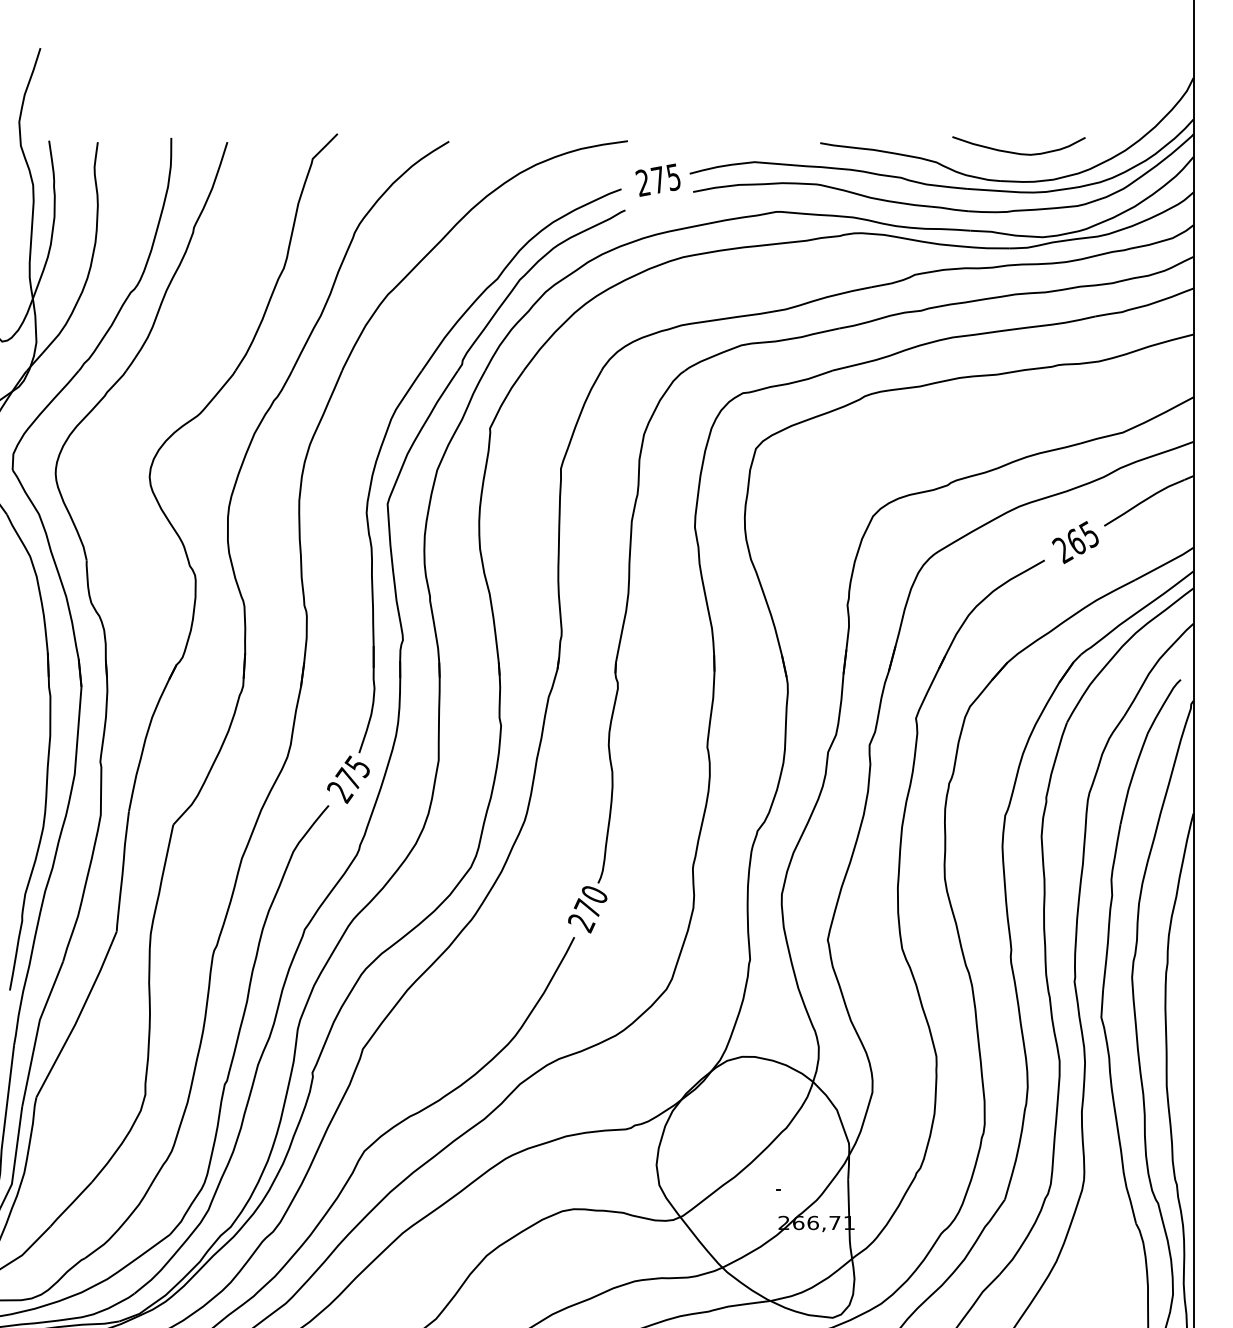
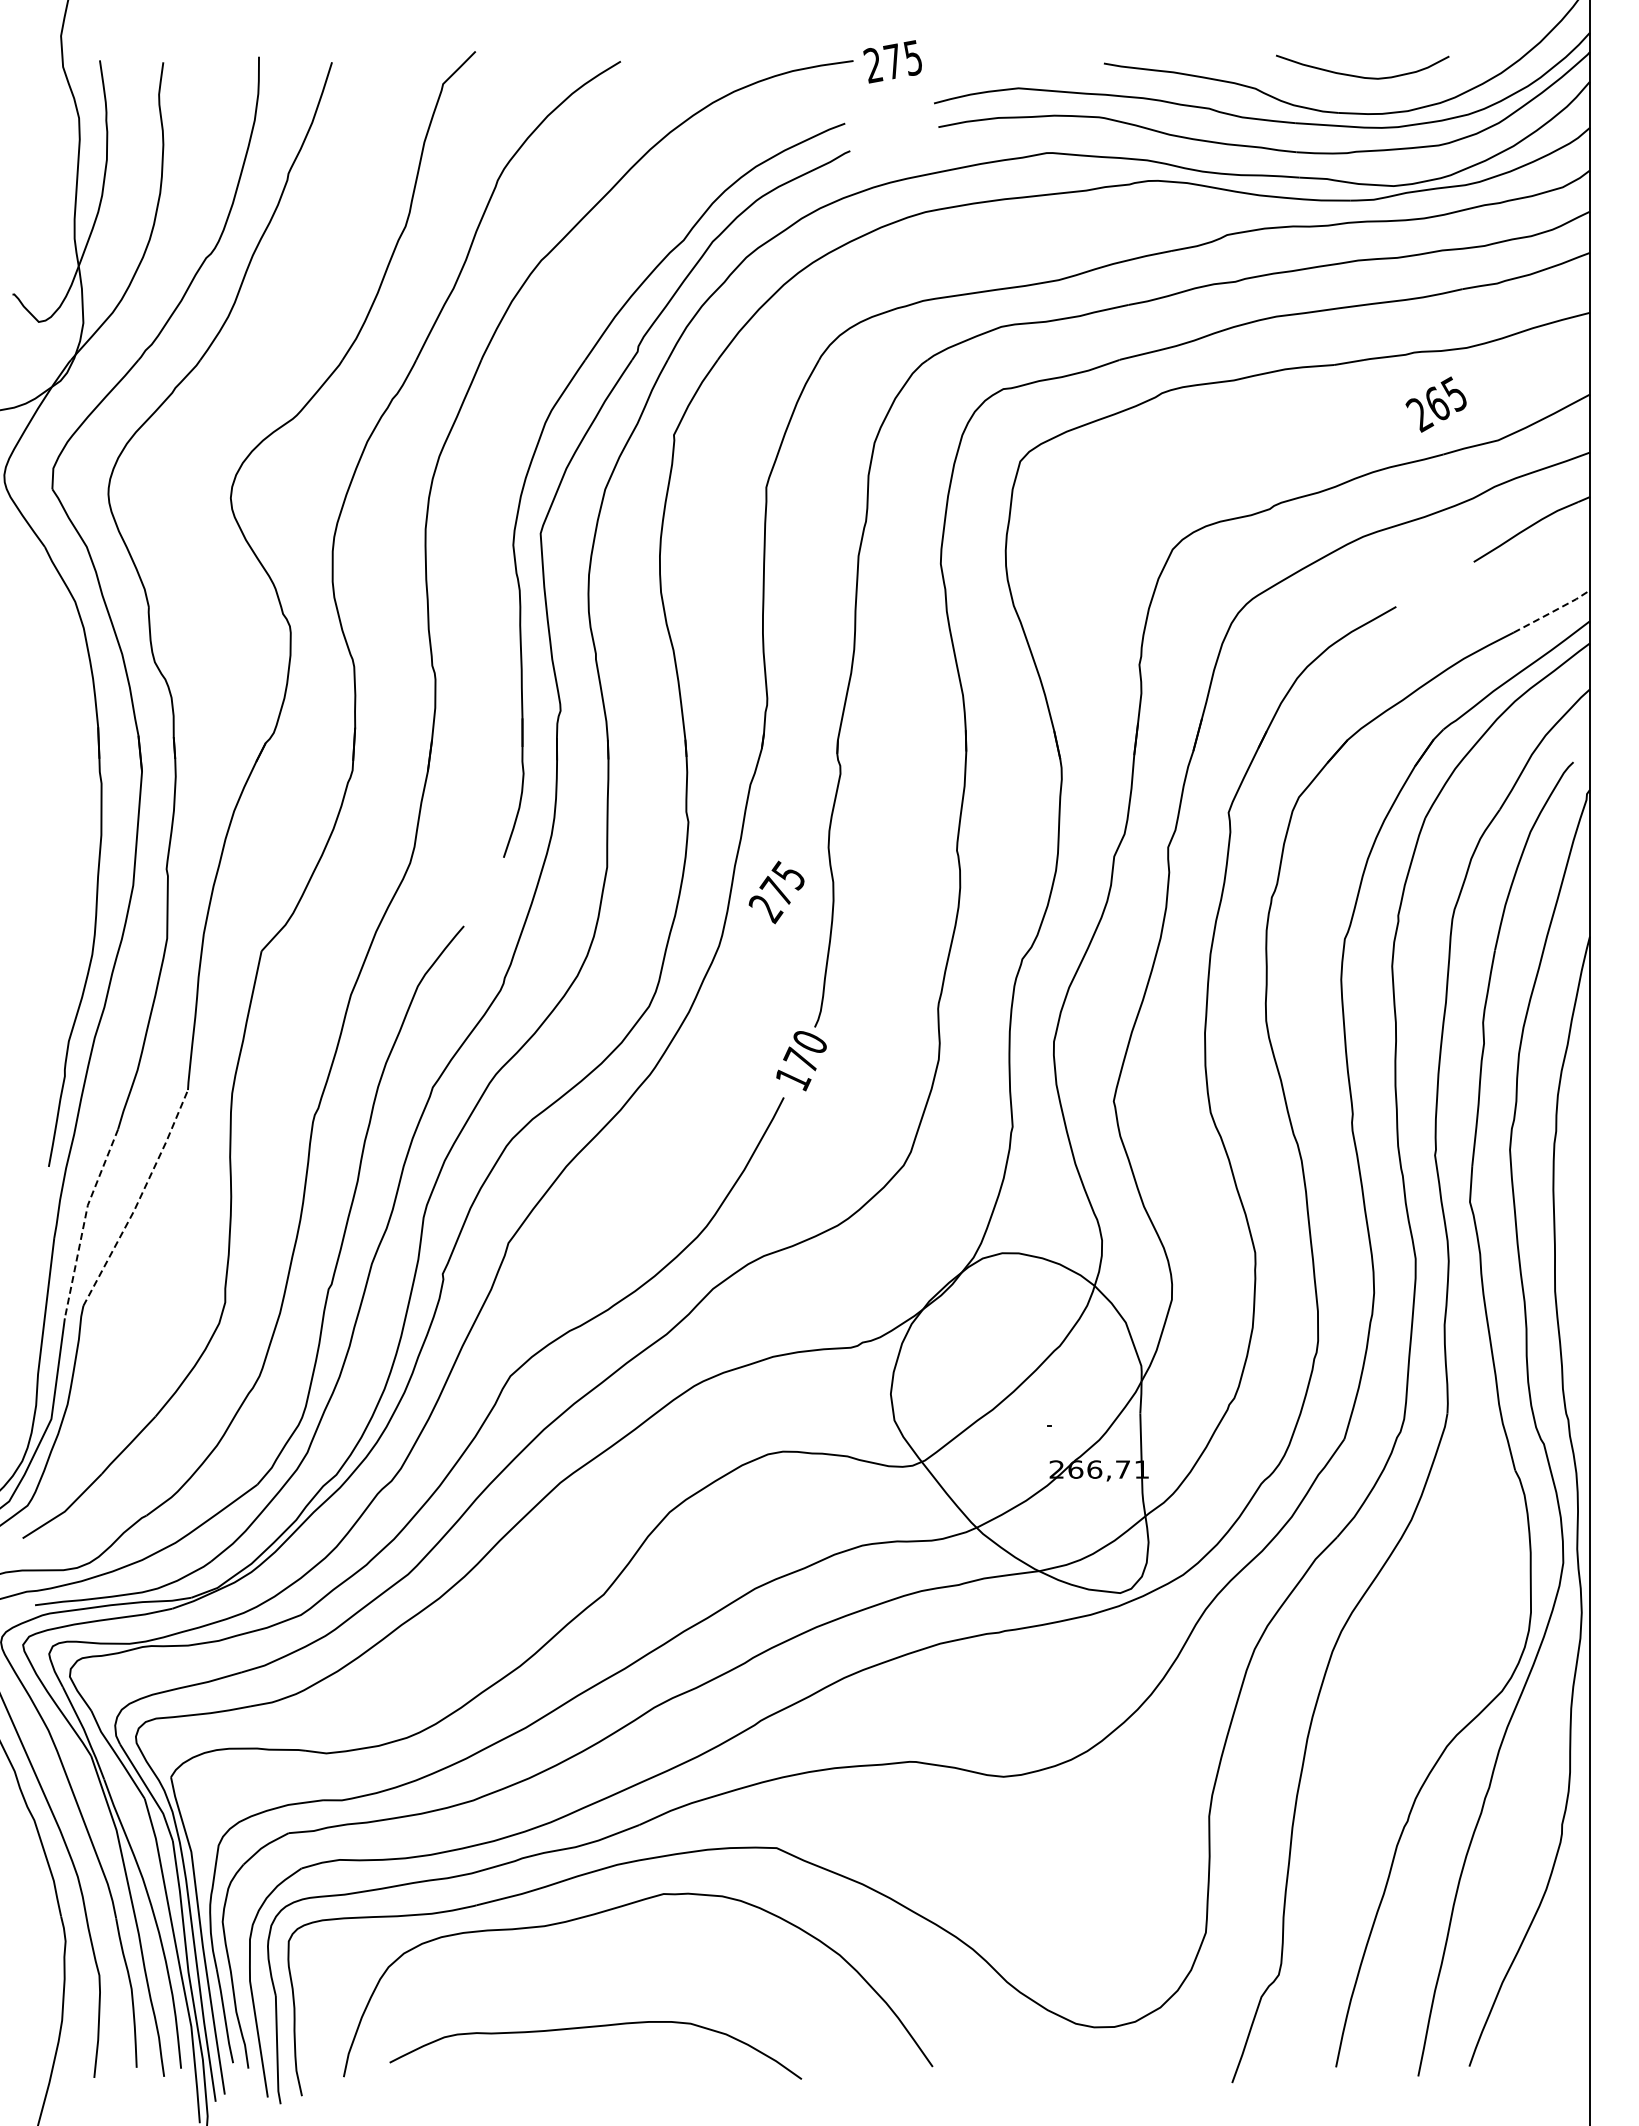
text: (657, 179) -> (892, 61), moved
text: (1074, 542) -> (1435, 404), moved
line: (1164, 563) -> (1552, 611), solid -> dashed
text: (348, 779) -> (776, 892), moved
text: (581, 924) -> (793, 1080), 270 -> 170
line: (79, 1015) -> (139, 1199), solid -> dashed
line: (37, 1032) -> (84, 1221), solid -> dashed

